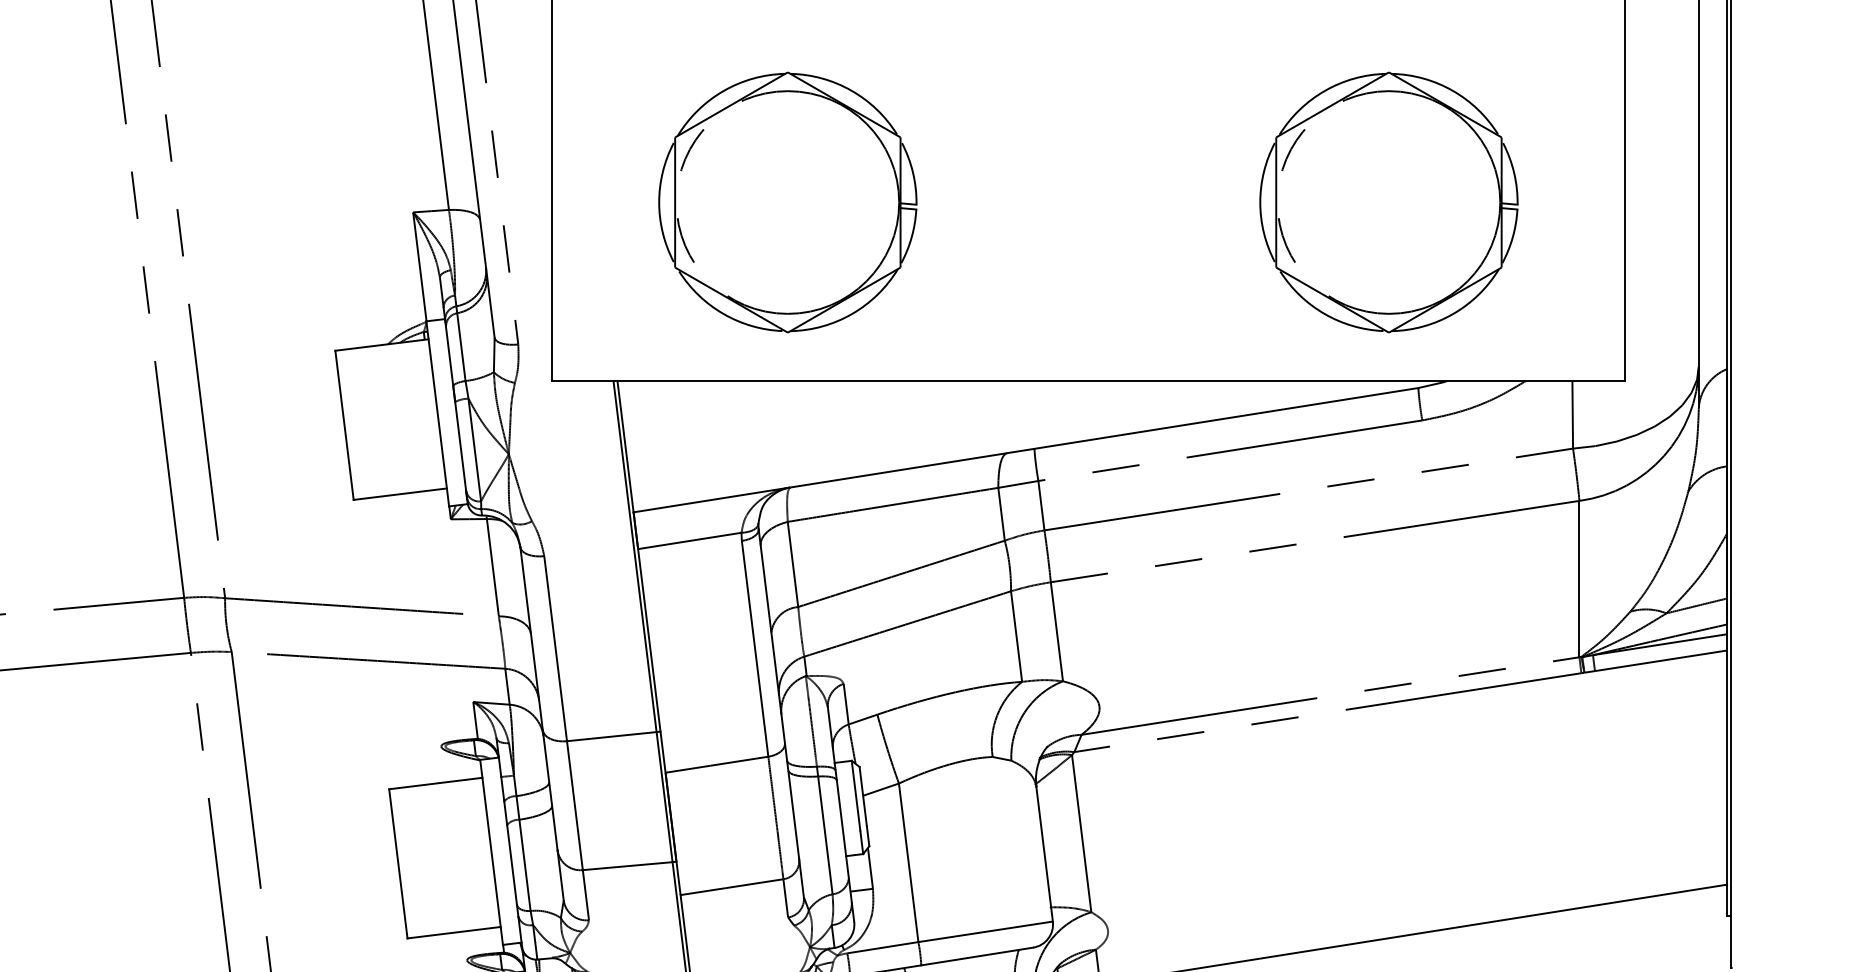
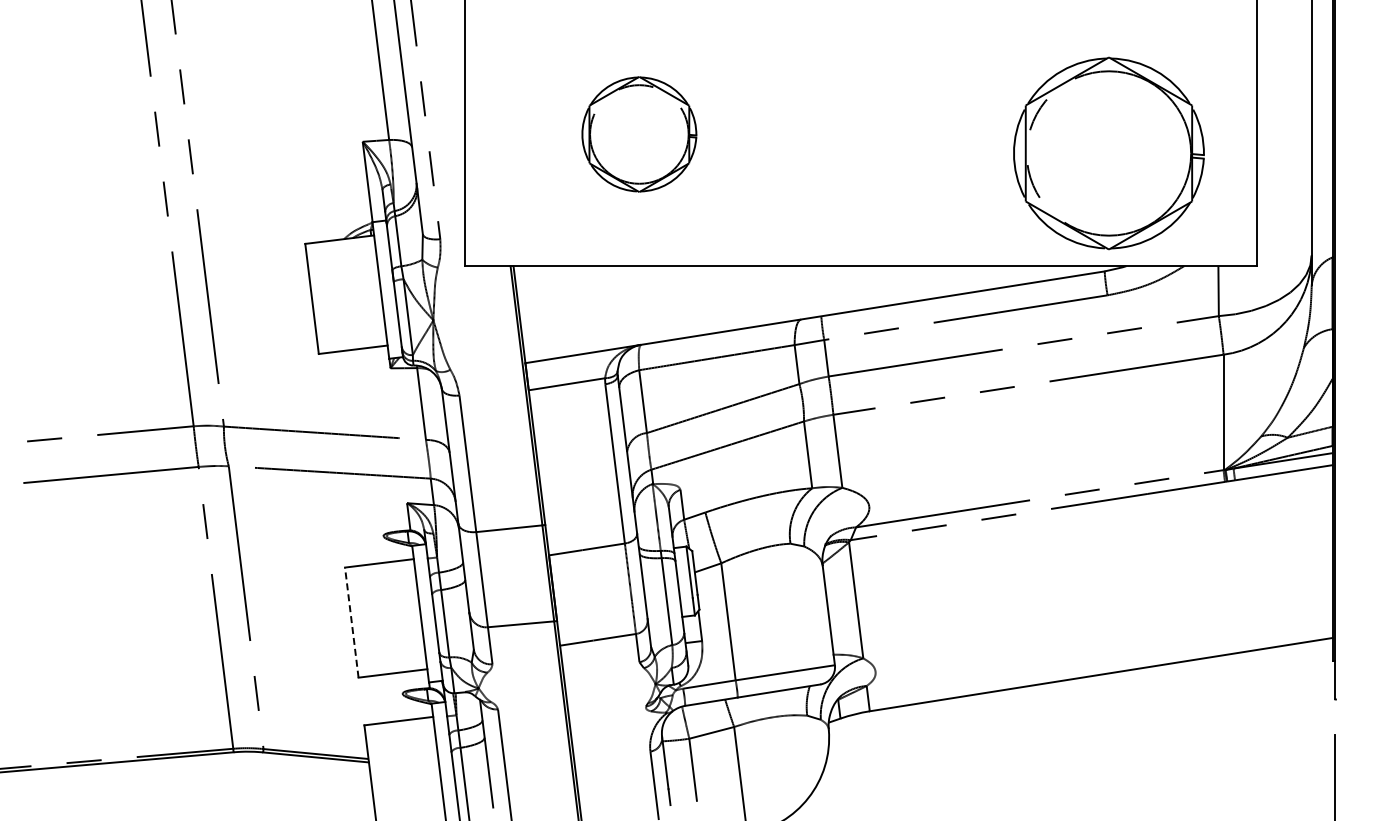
part: (788, 202) -> (639, 134), size x0.6
part: (1388, 202) -> (1108, 153), moved
line: (397, 863) -> (351, 622), solid -> dashed

